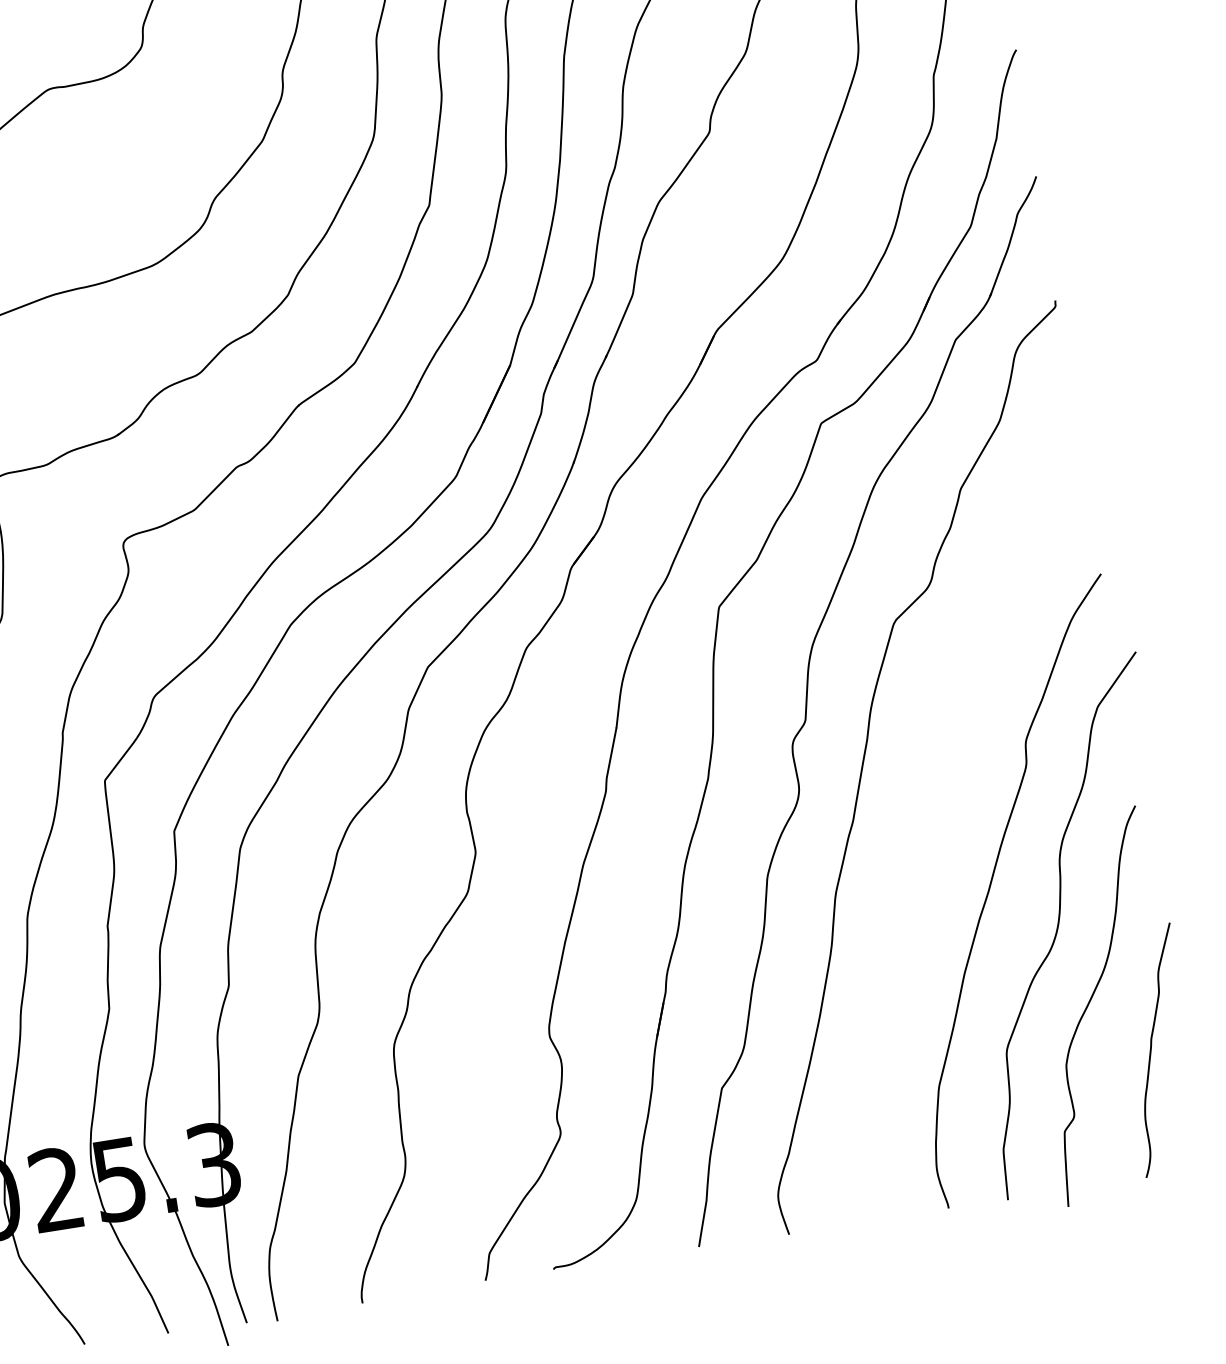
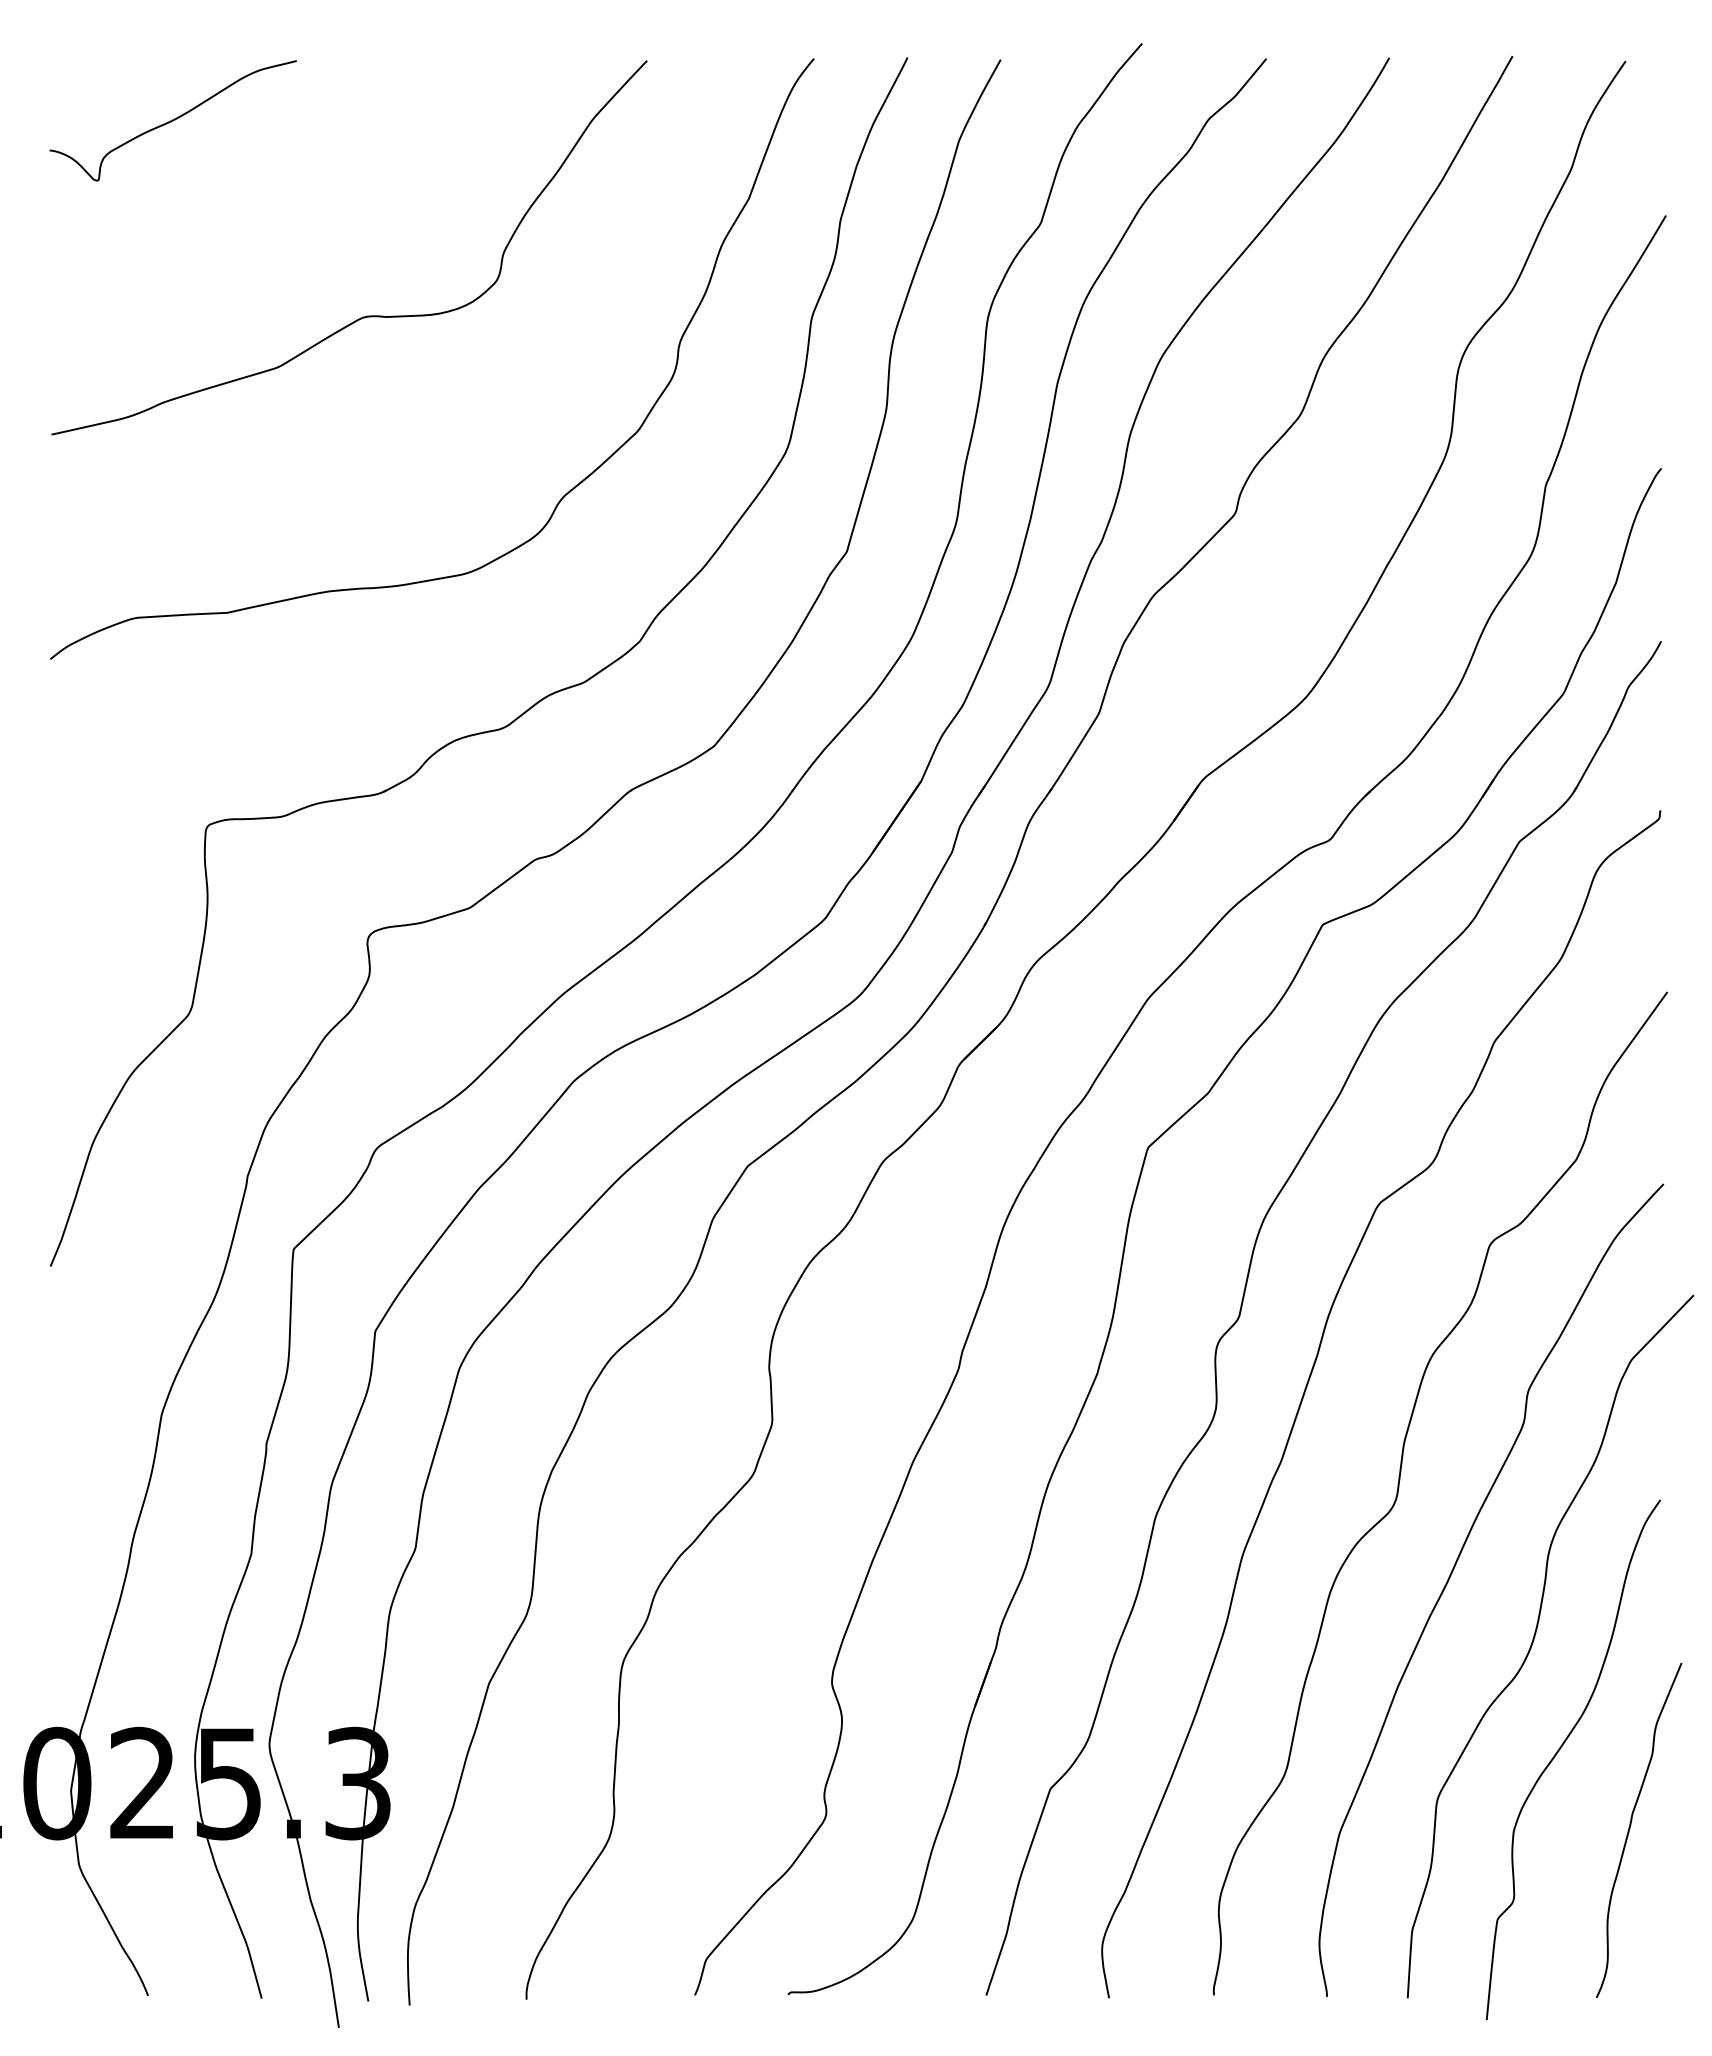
curve: (942, 827) -> (1399, 1488), added

